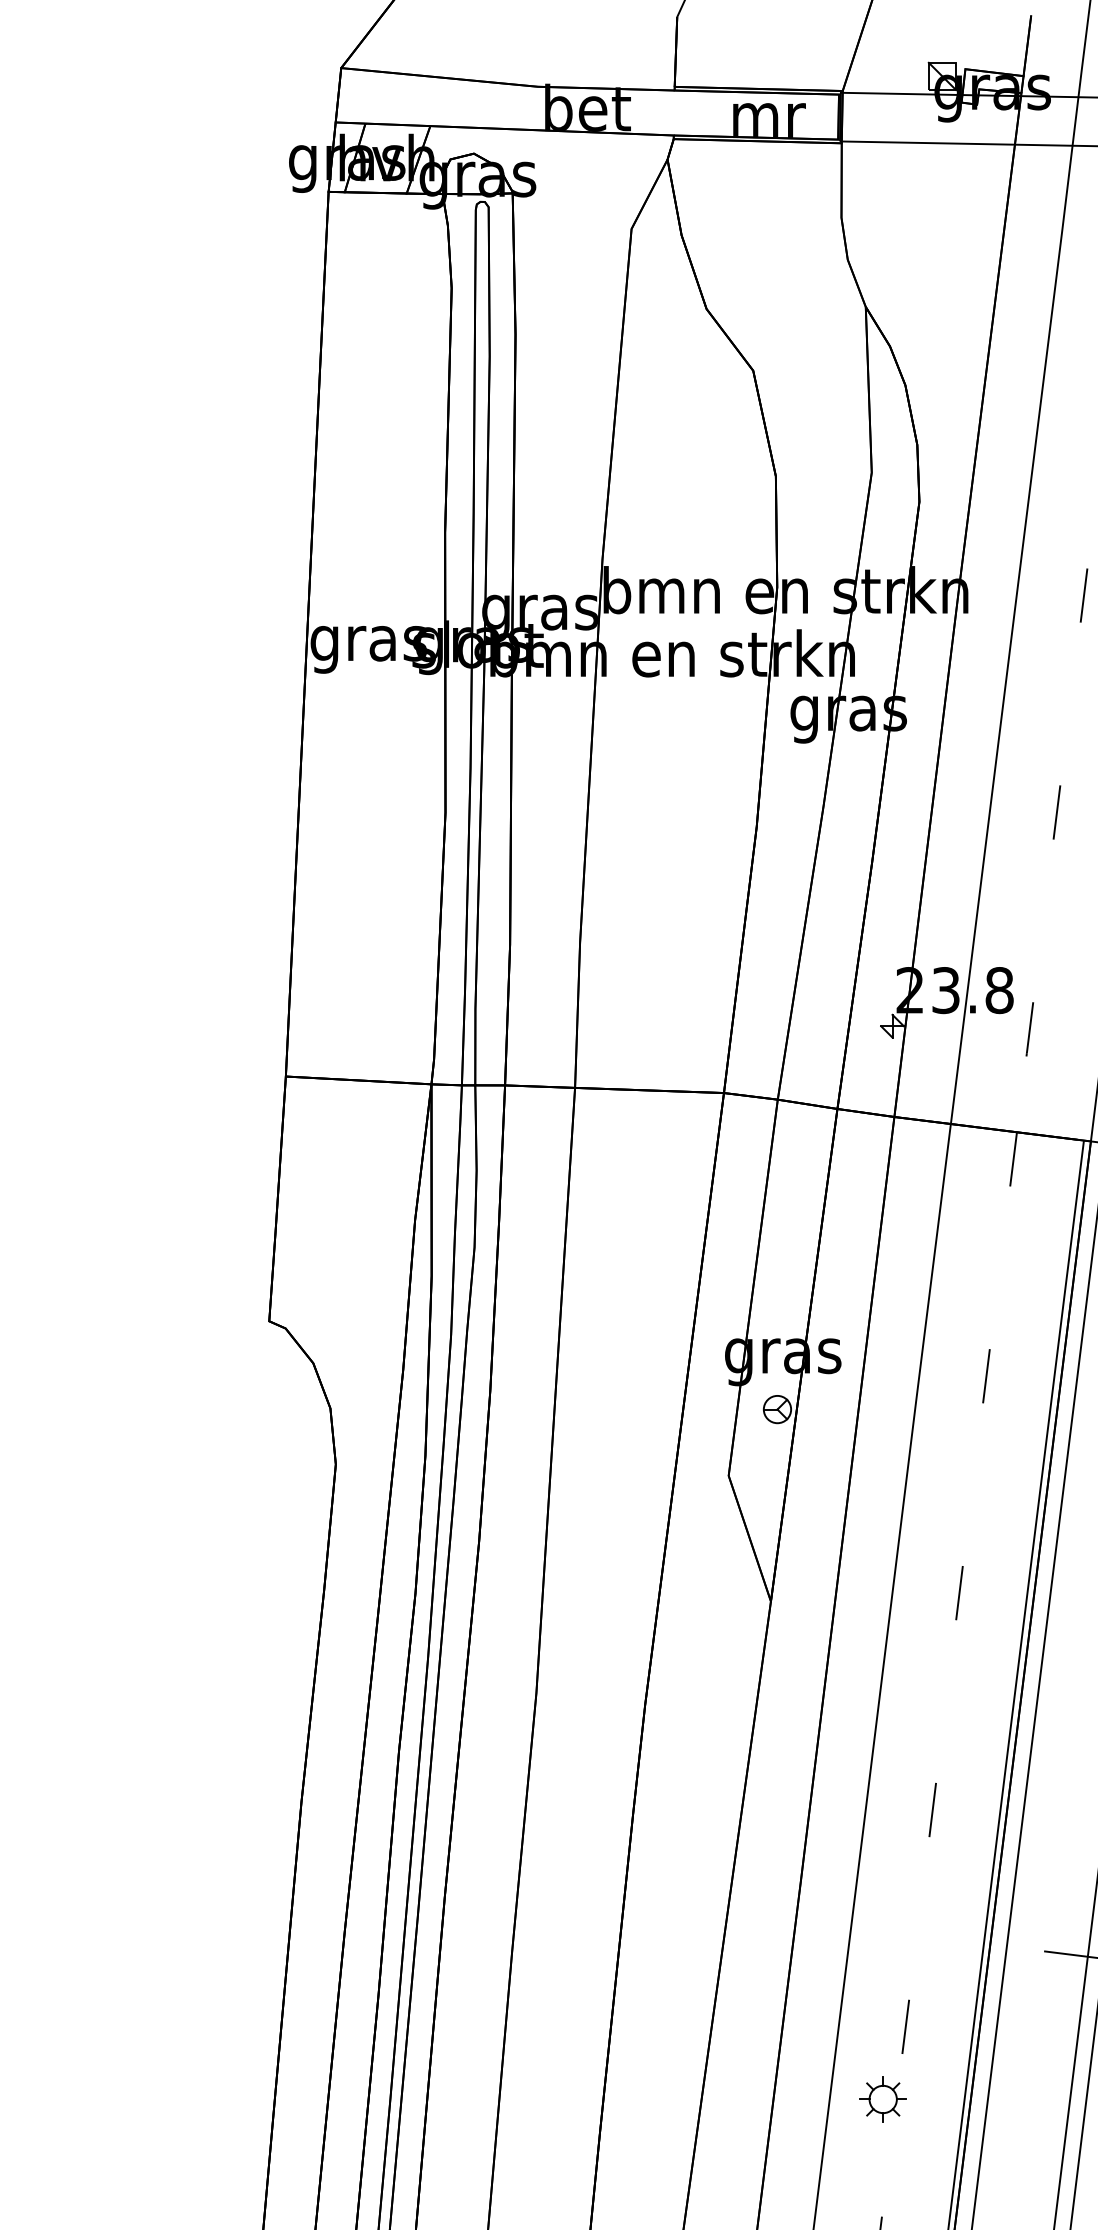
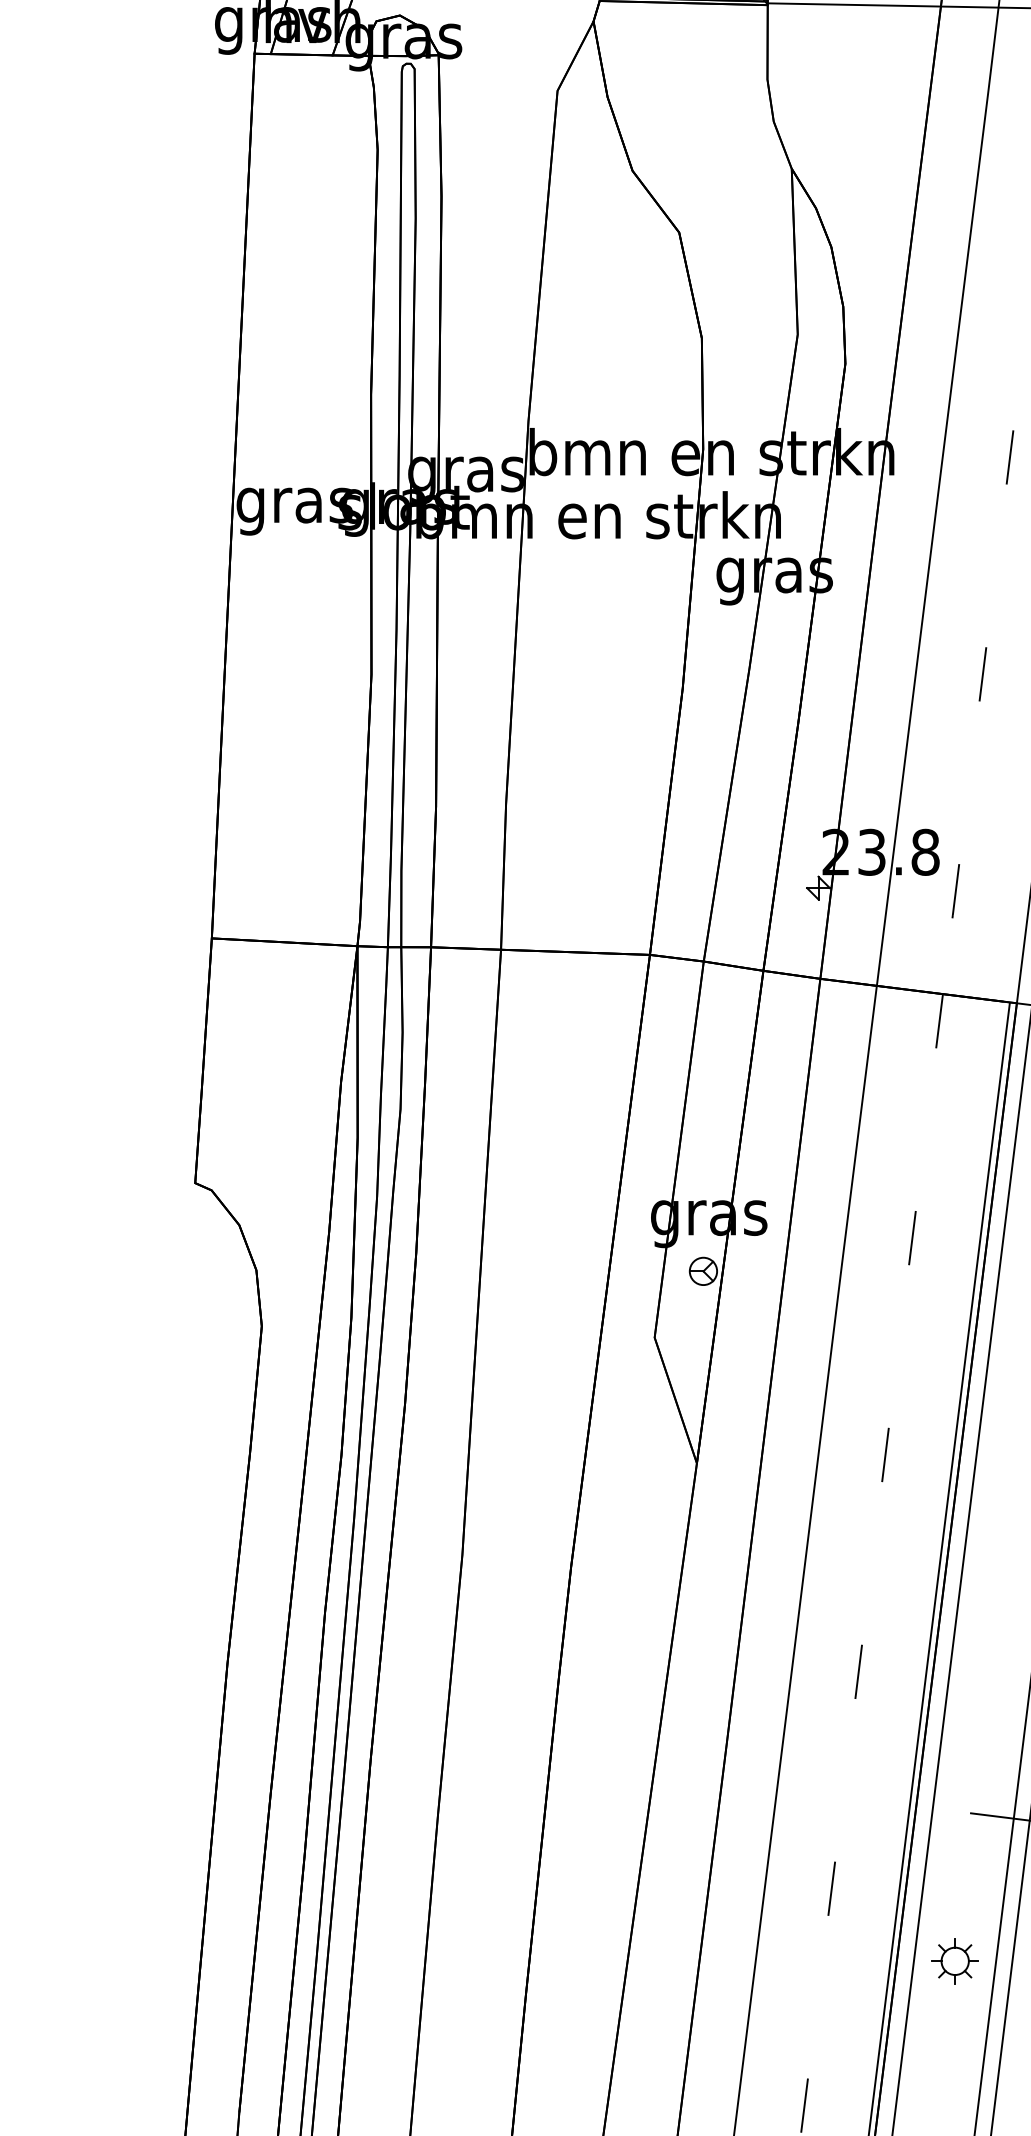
part: (882, 2099) -> (954, 1961), moved

